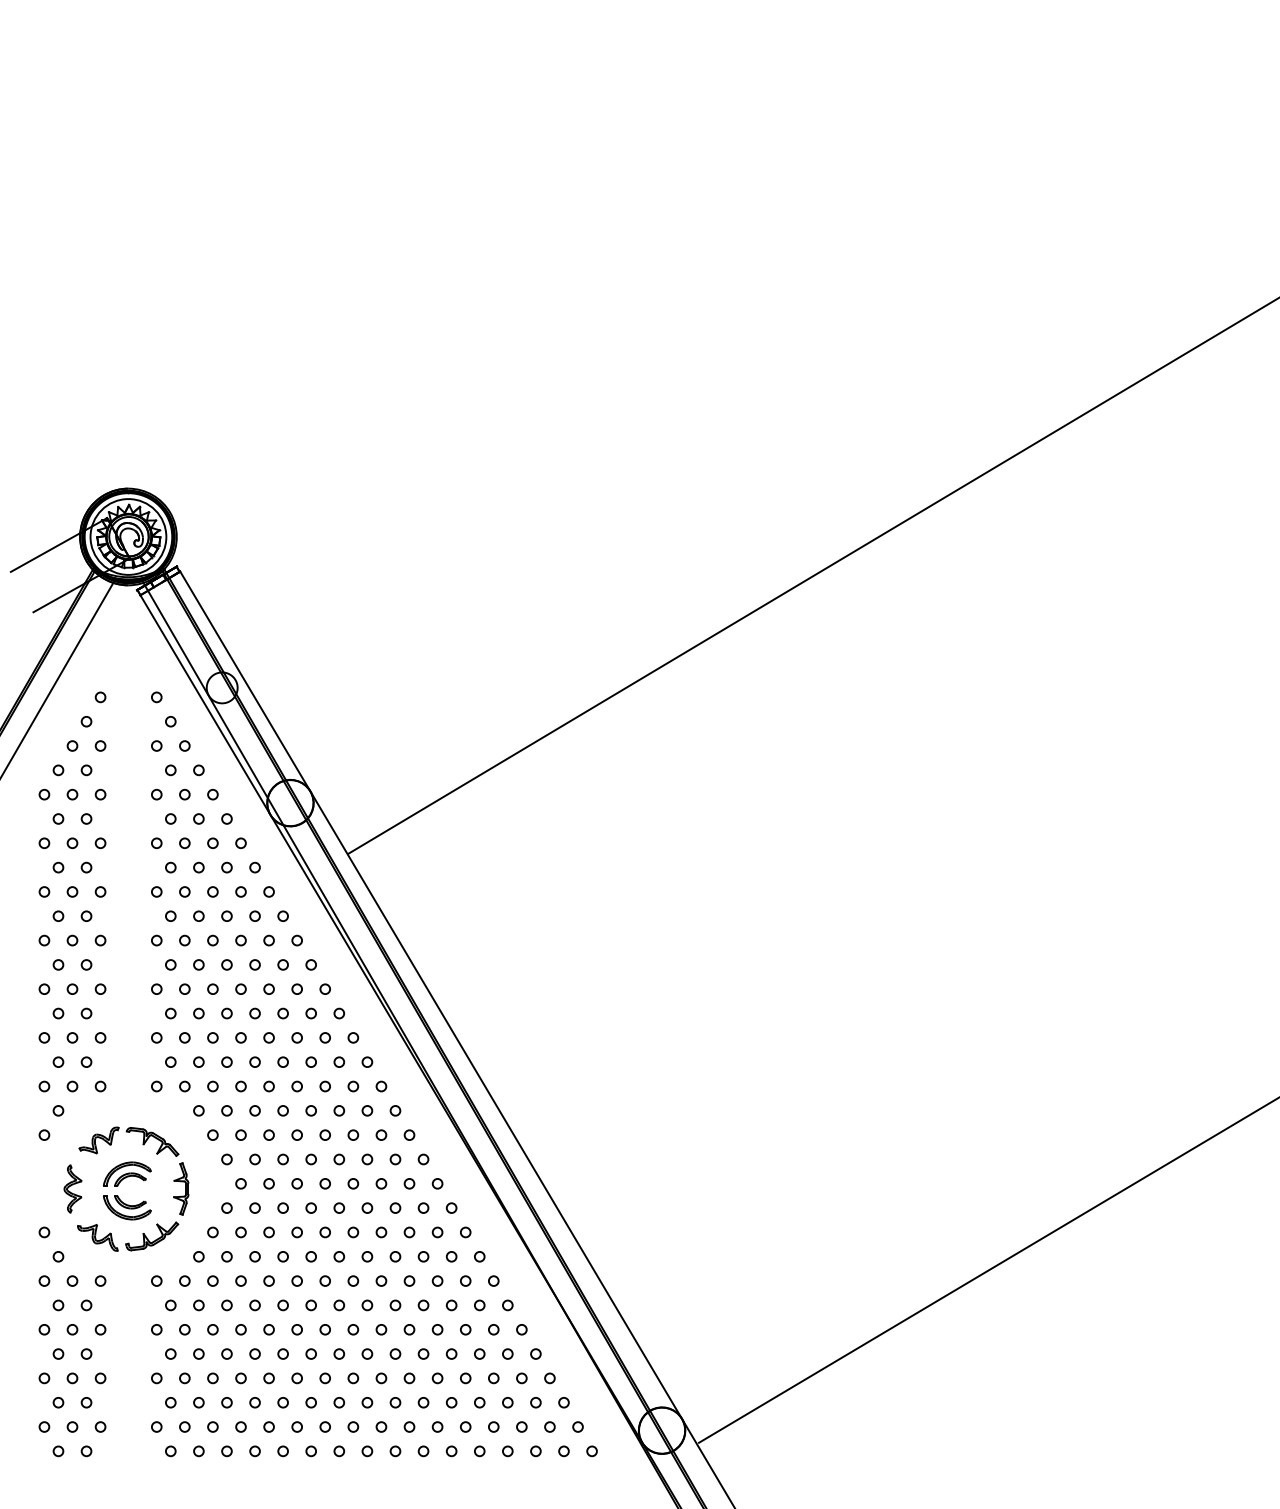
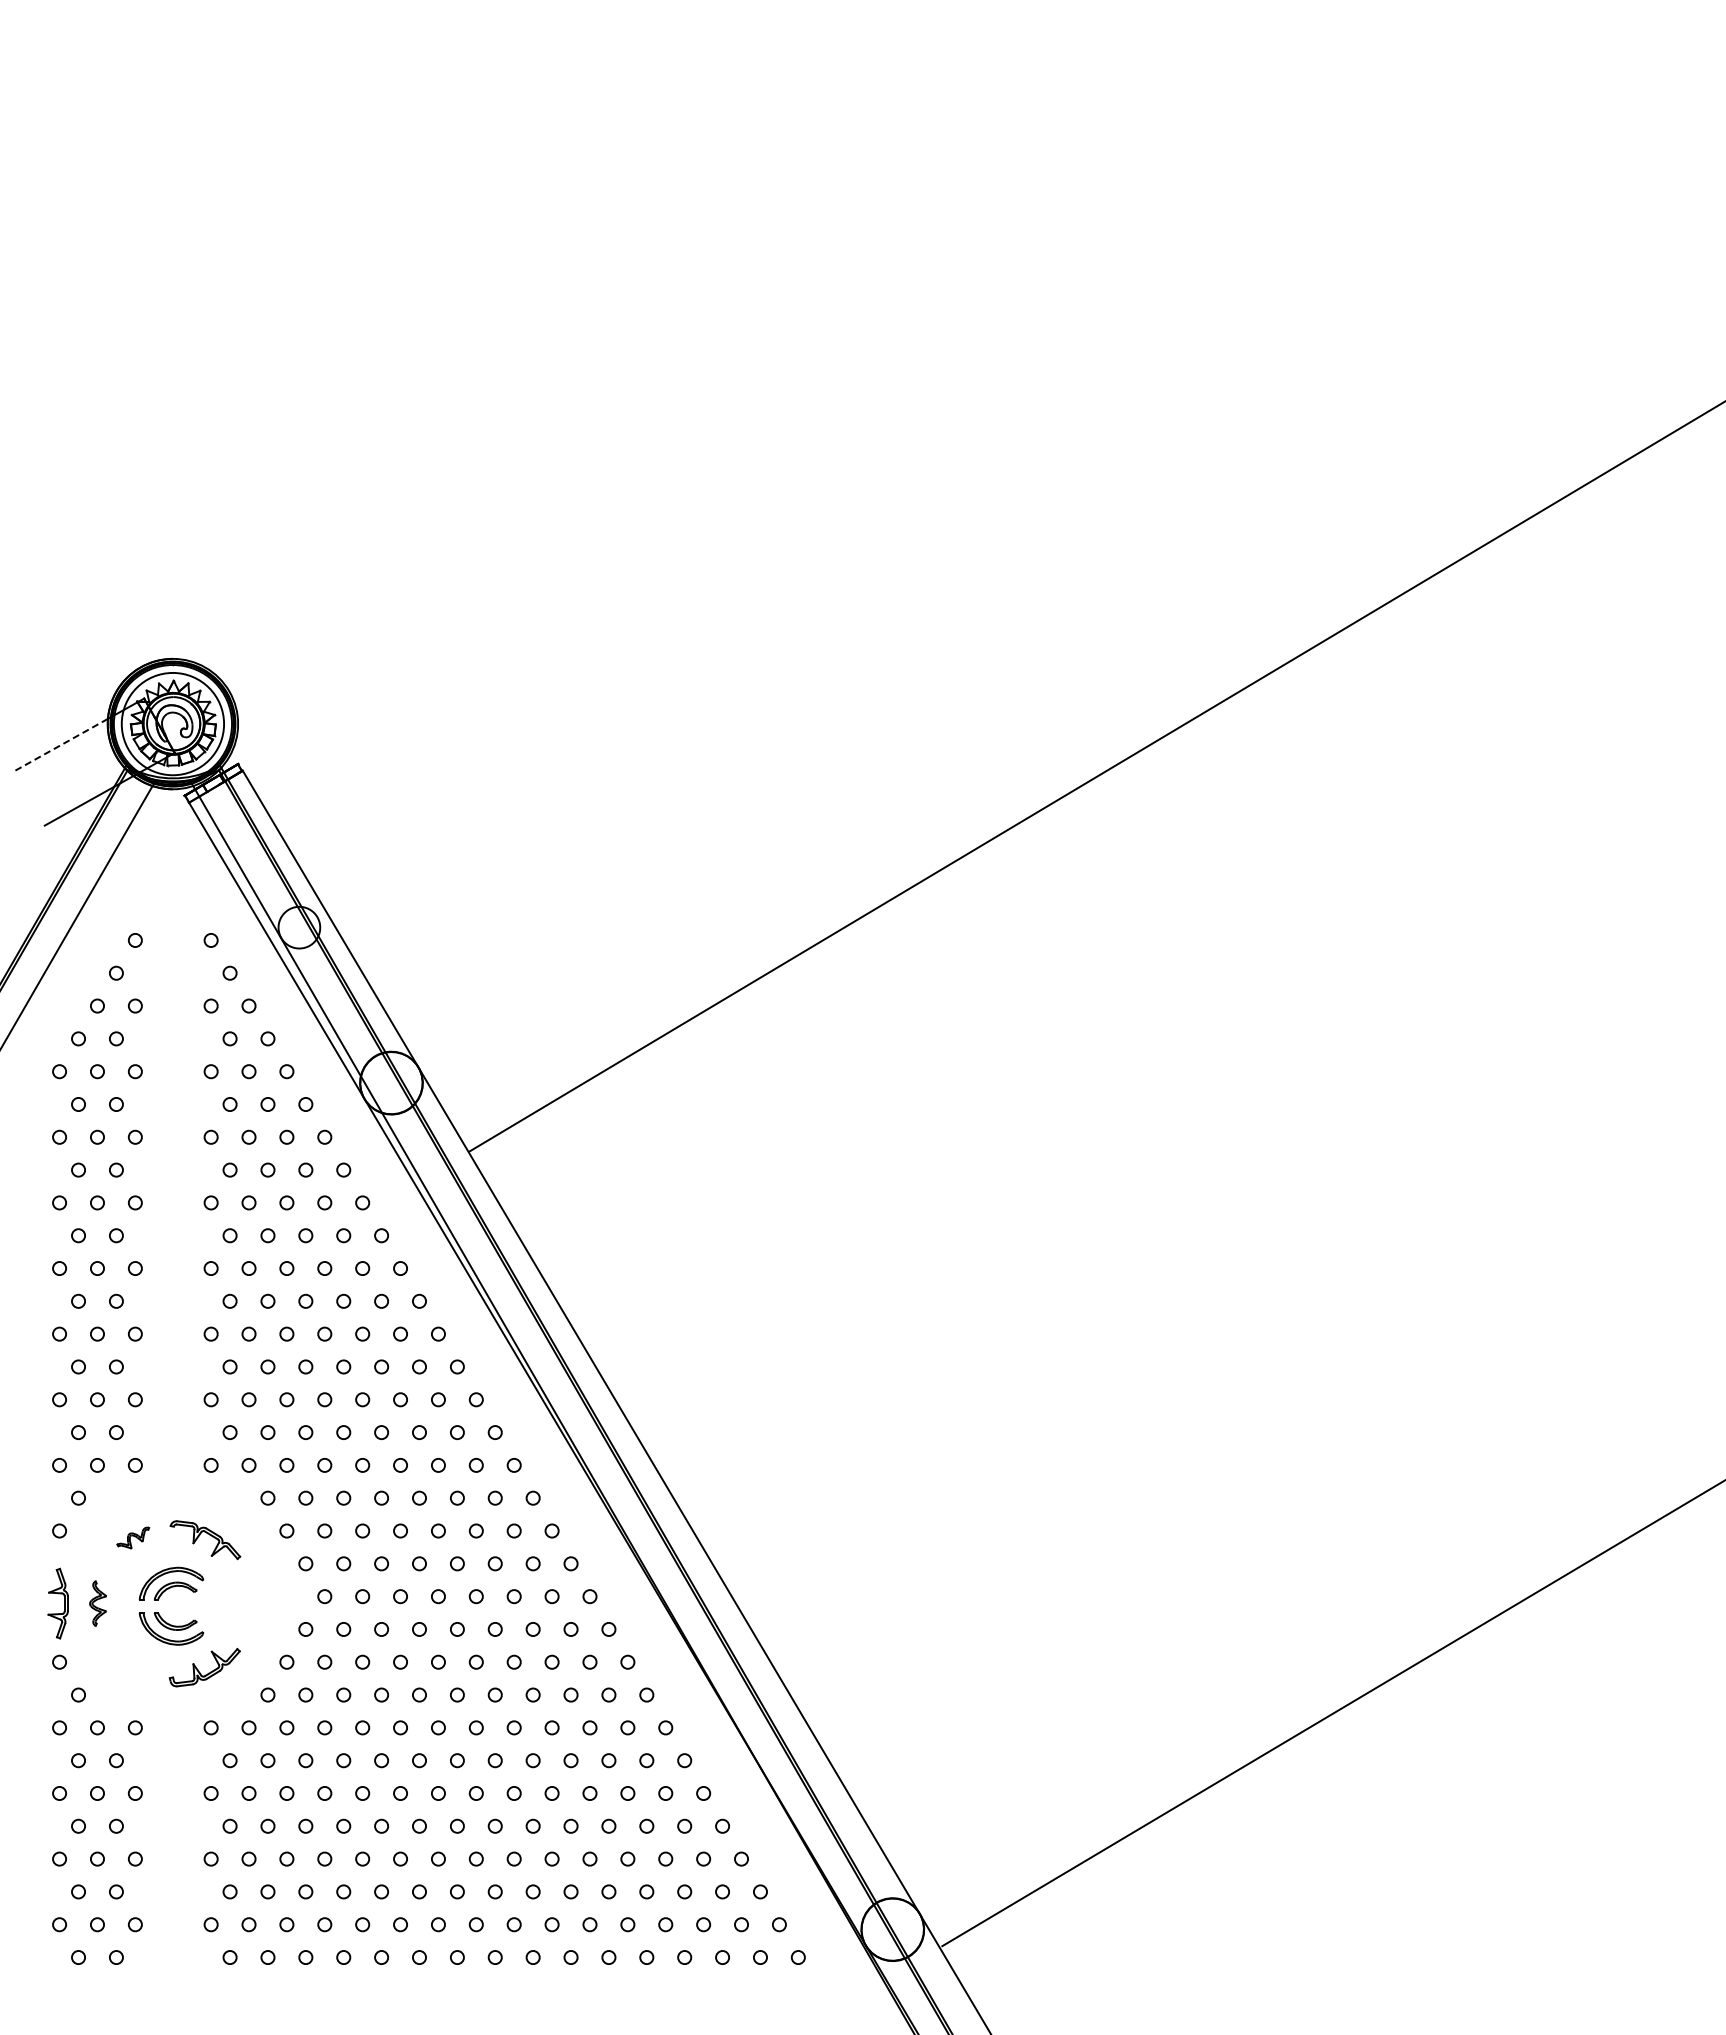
line: (45, 552) -> (61, 745), solid -> dashed
part: (98, 1139) -> (132, 1537), size x0.6
part: (72, 1188) -> (97, 1603), size x0.7
part: (185, 1188) -> (64, 1603), moved
part: (97, 1237) -> (131, 1669), removed

